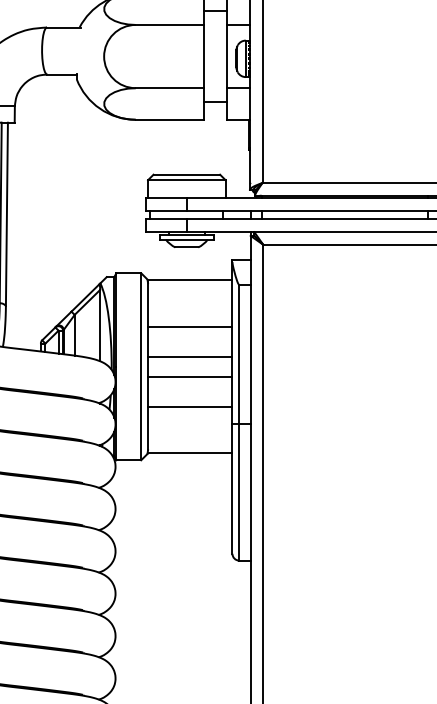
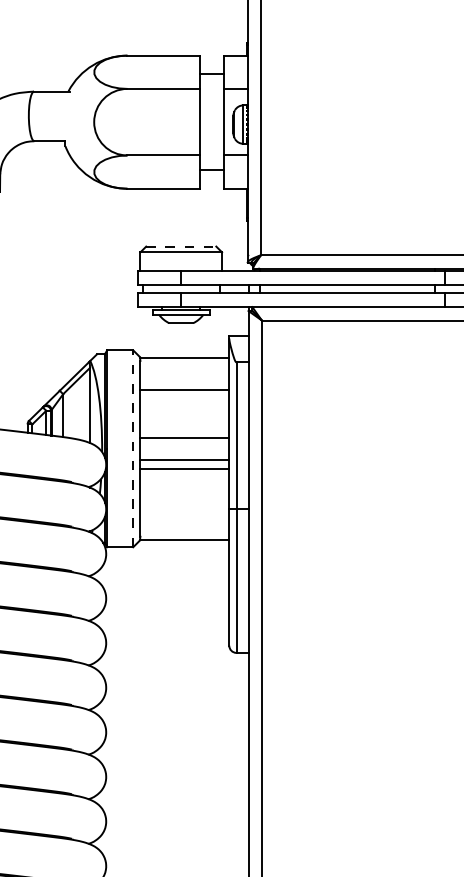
line: (187, 174) -> (181, 246), solid -> dashed
line: (189, 326) -> (184, 389), moved
line: (141, 366) -> (133, 448), solid -> dashed
line: (189, 406) -> (184, 468), moved

